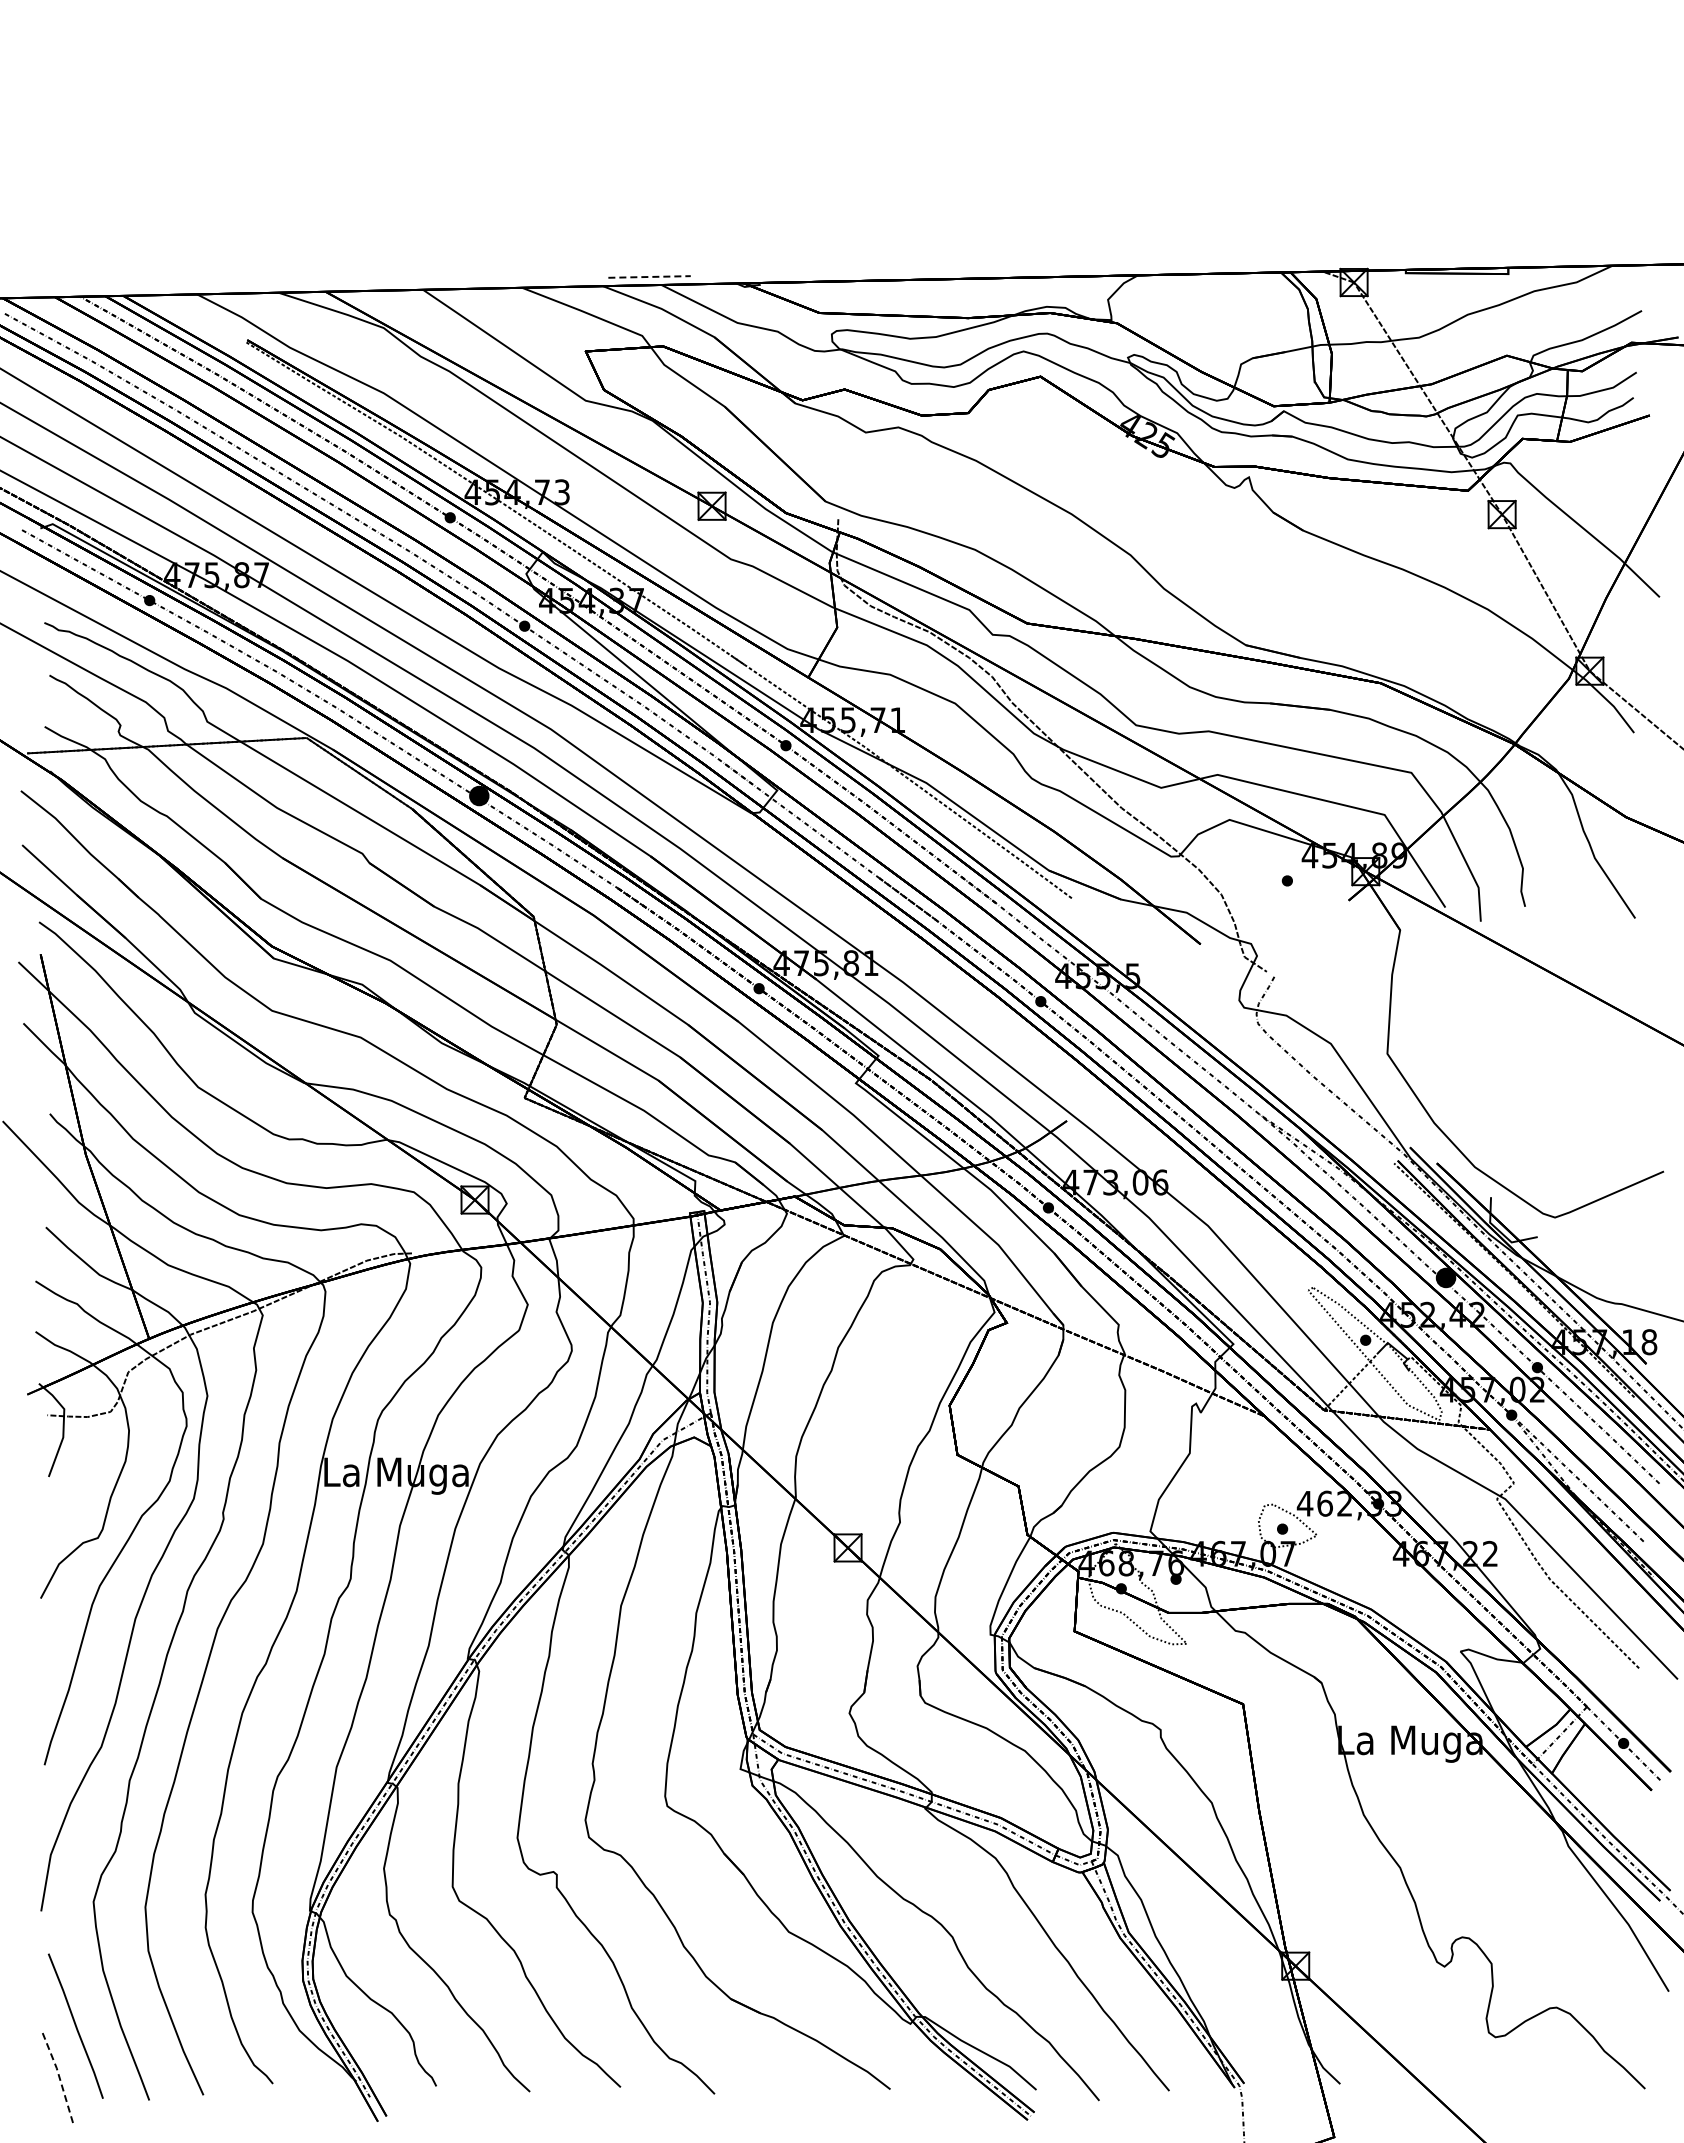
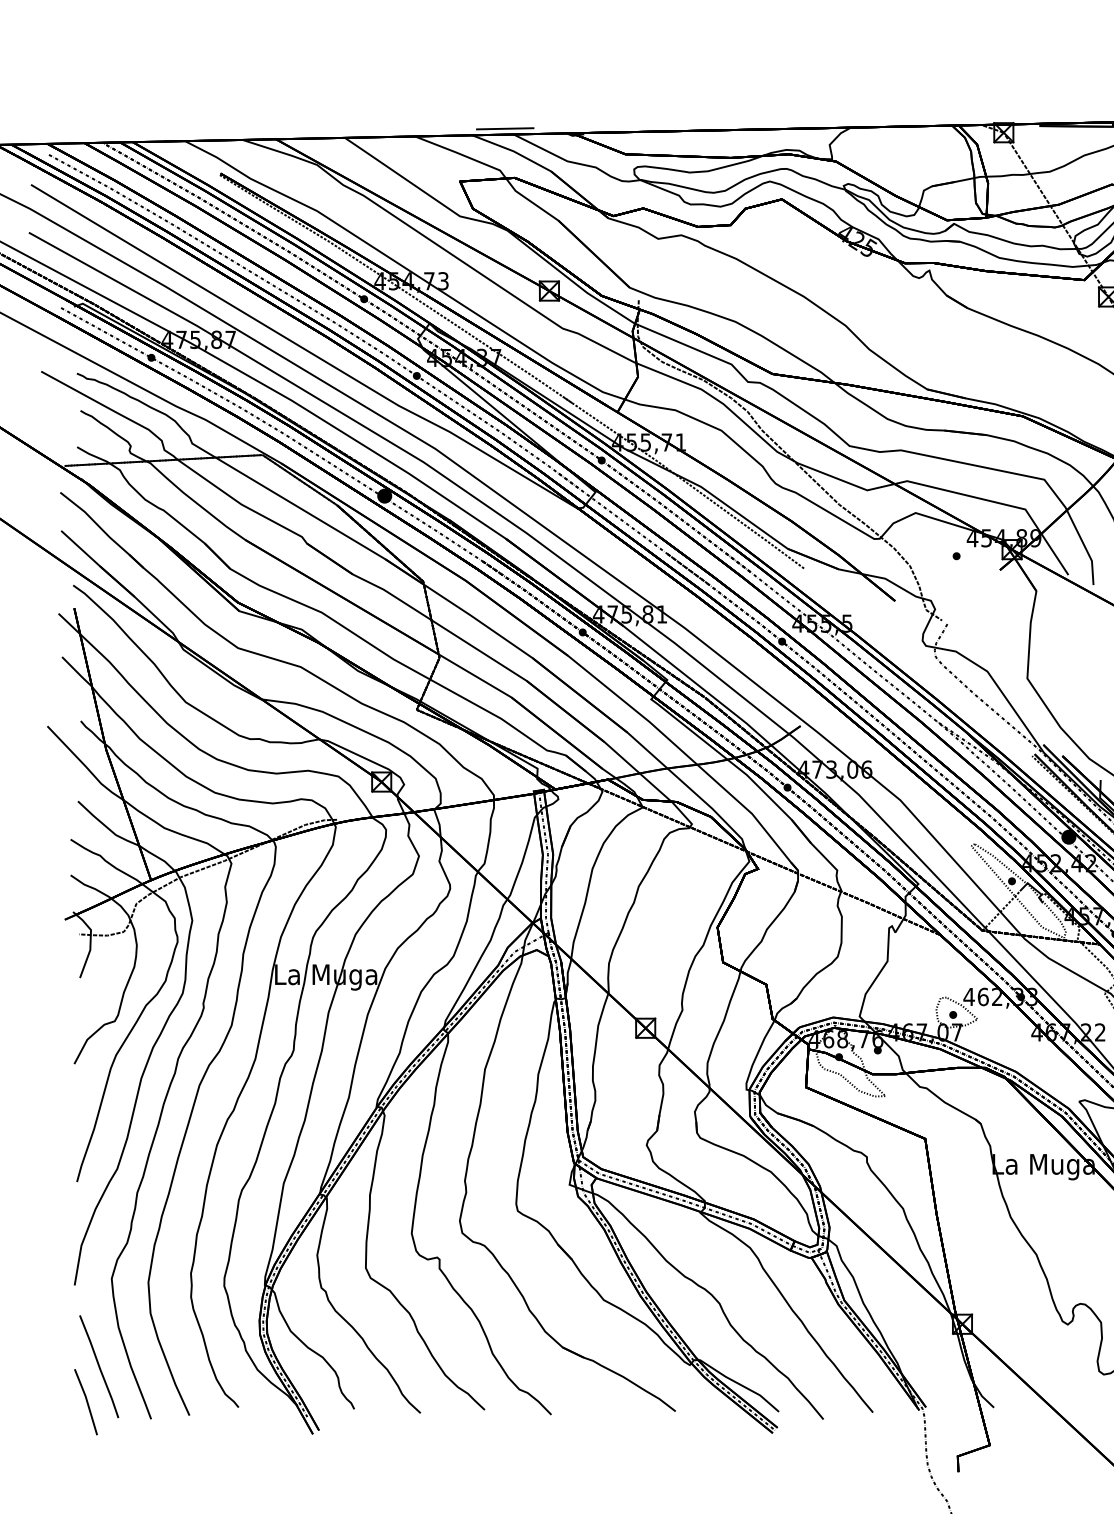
line: (650, 276) -> (505, 128), dashed -> solid
line: (58, 2074) -> (86, 1400), dashed -> solid

